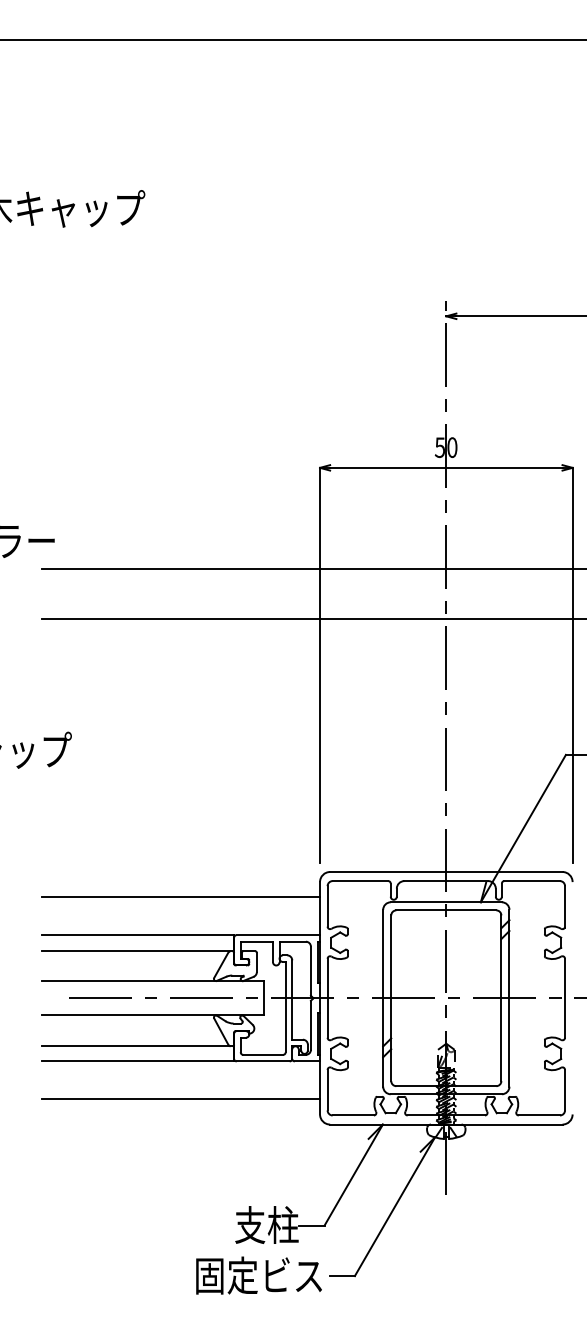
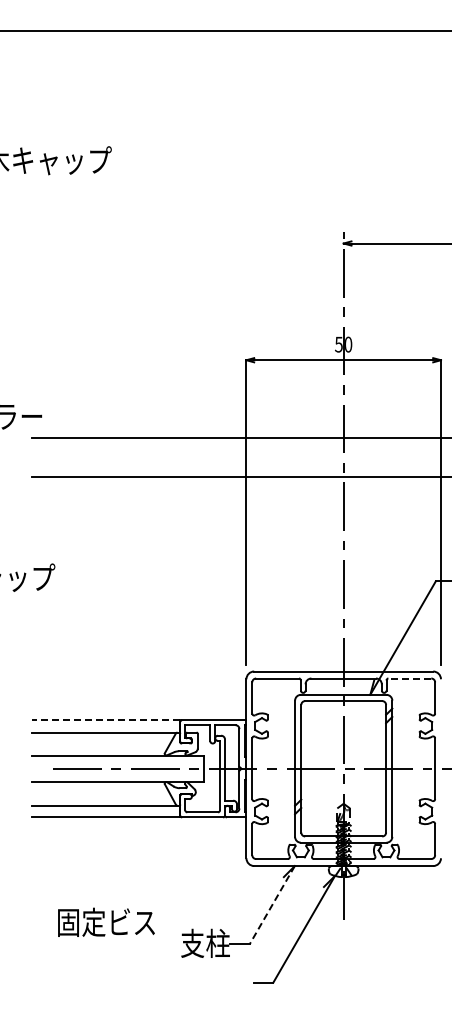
line: (531, 881) -> (409, 678), solid -> dashed
line: (181, 896) -> (139, 690), removed
line: (138, 935) -> (106, 720), solid -> dashed
line: (181, 1099) -> (139, 846), removed
line: (353, 1174) -> (272, 904), solid -> dashed
text: (259, 1274) -> (106, 921), moved

